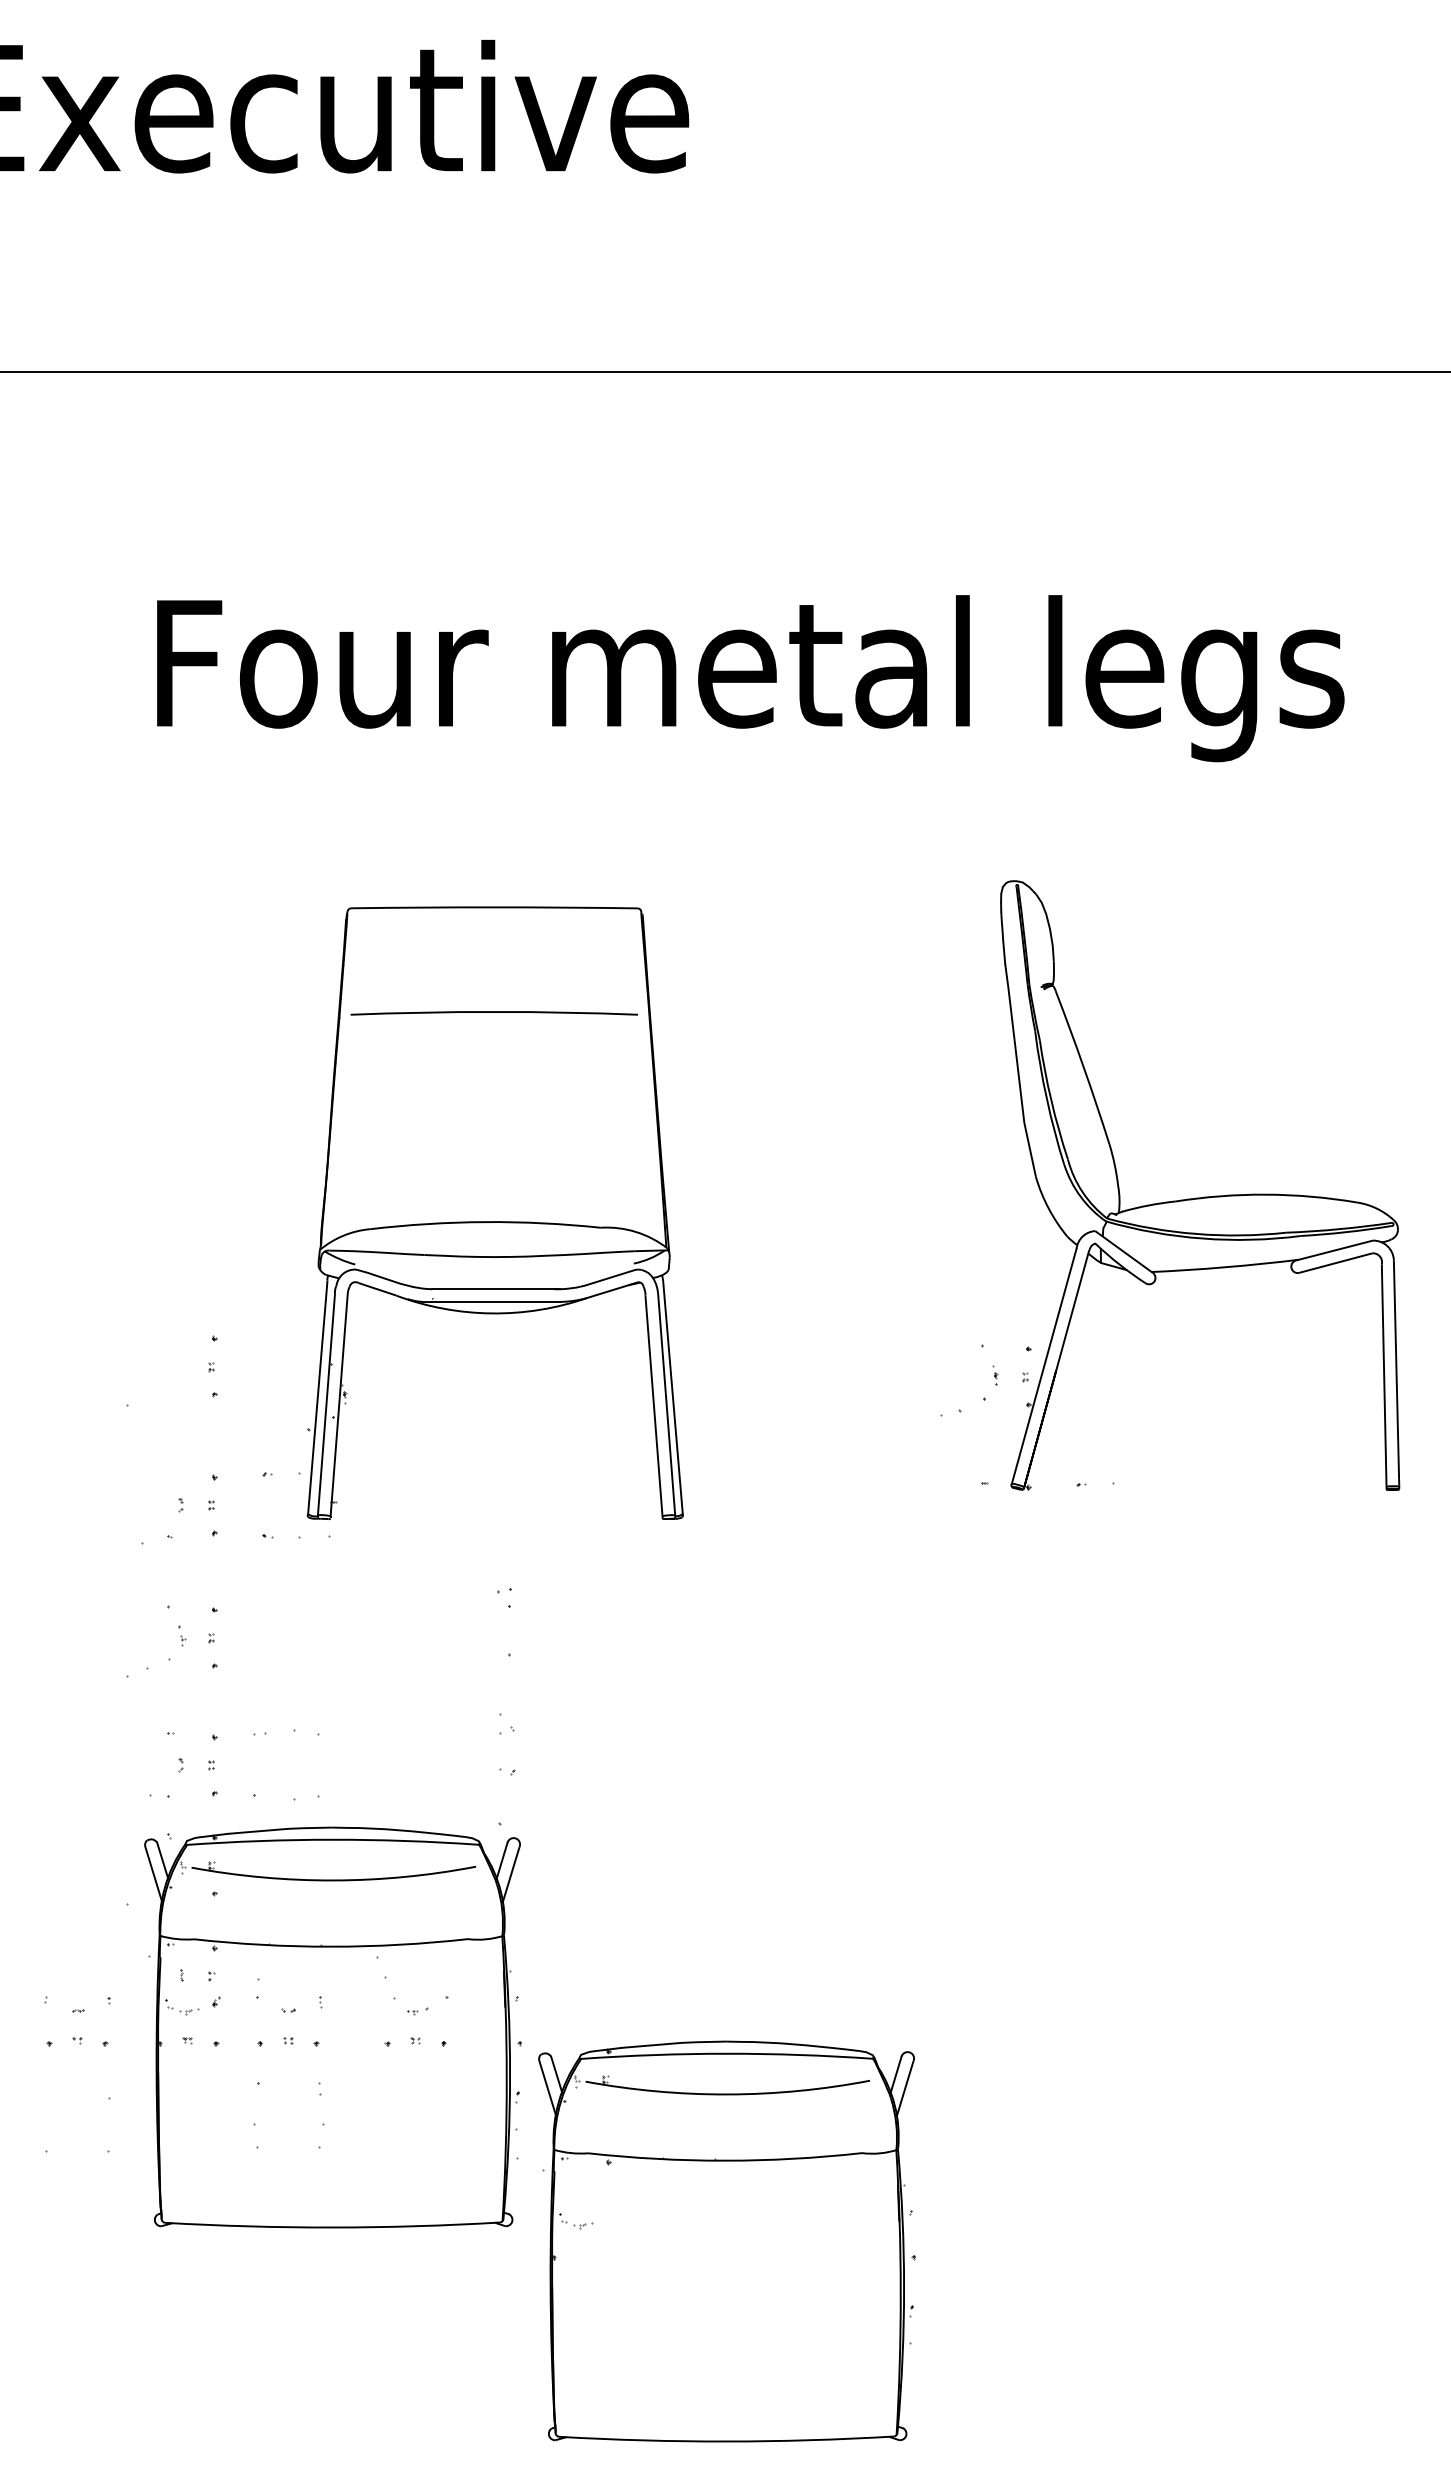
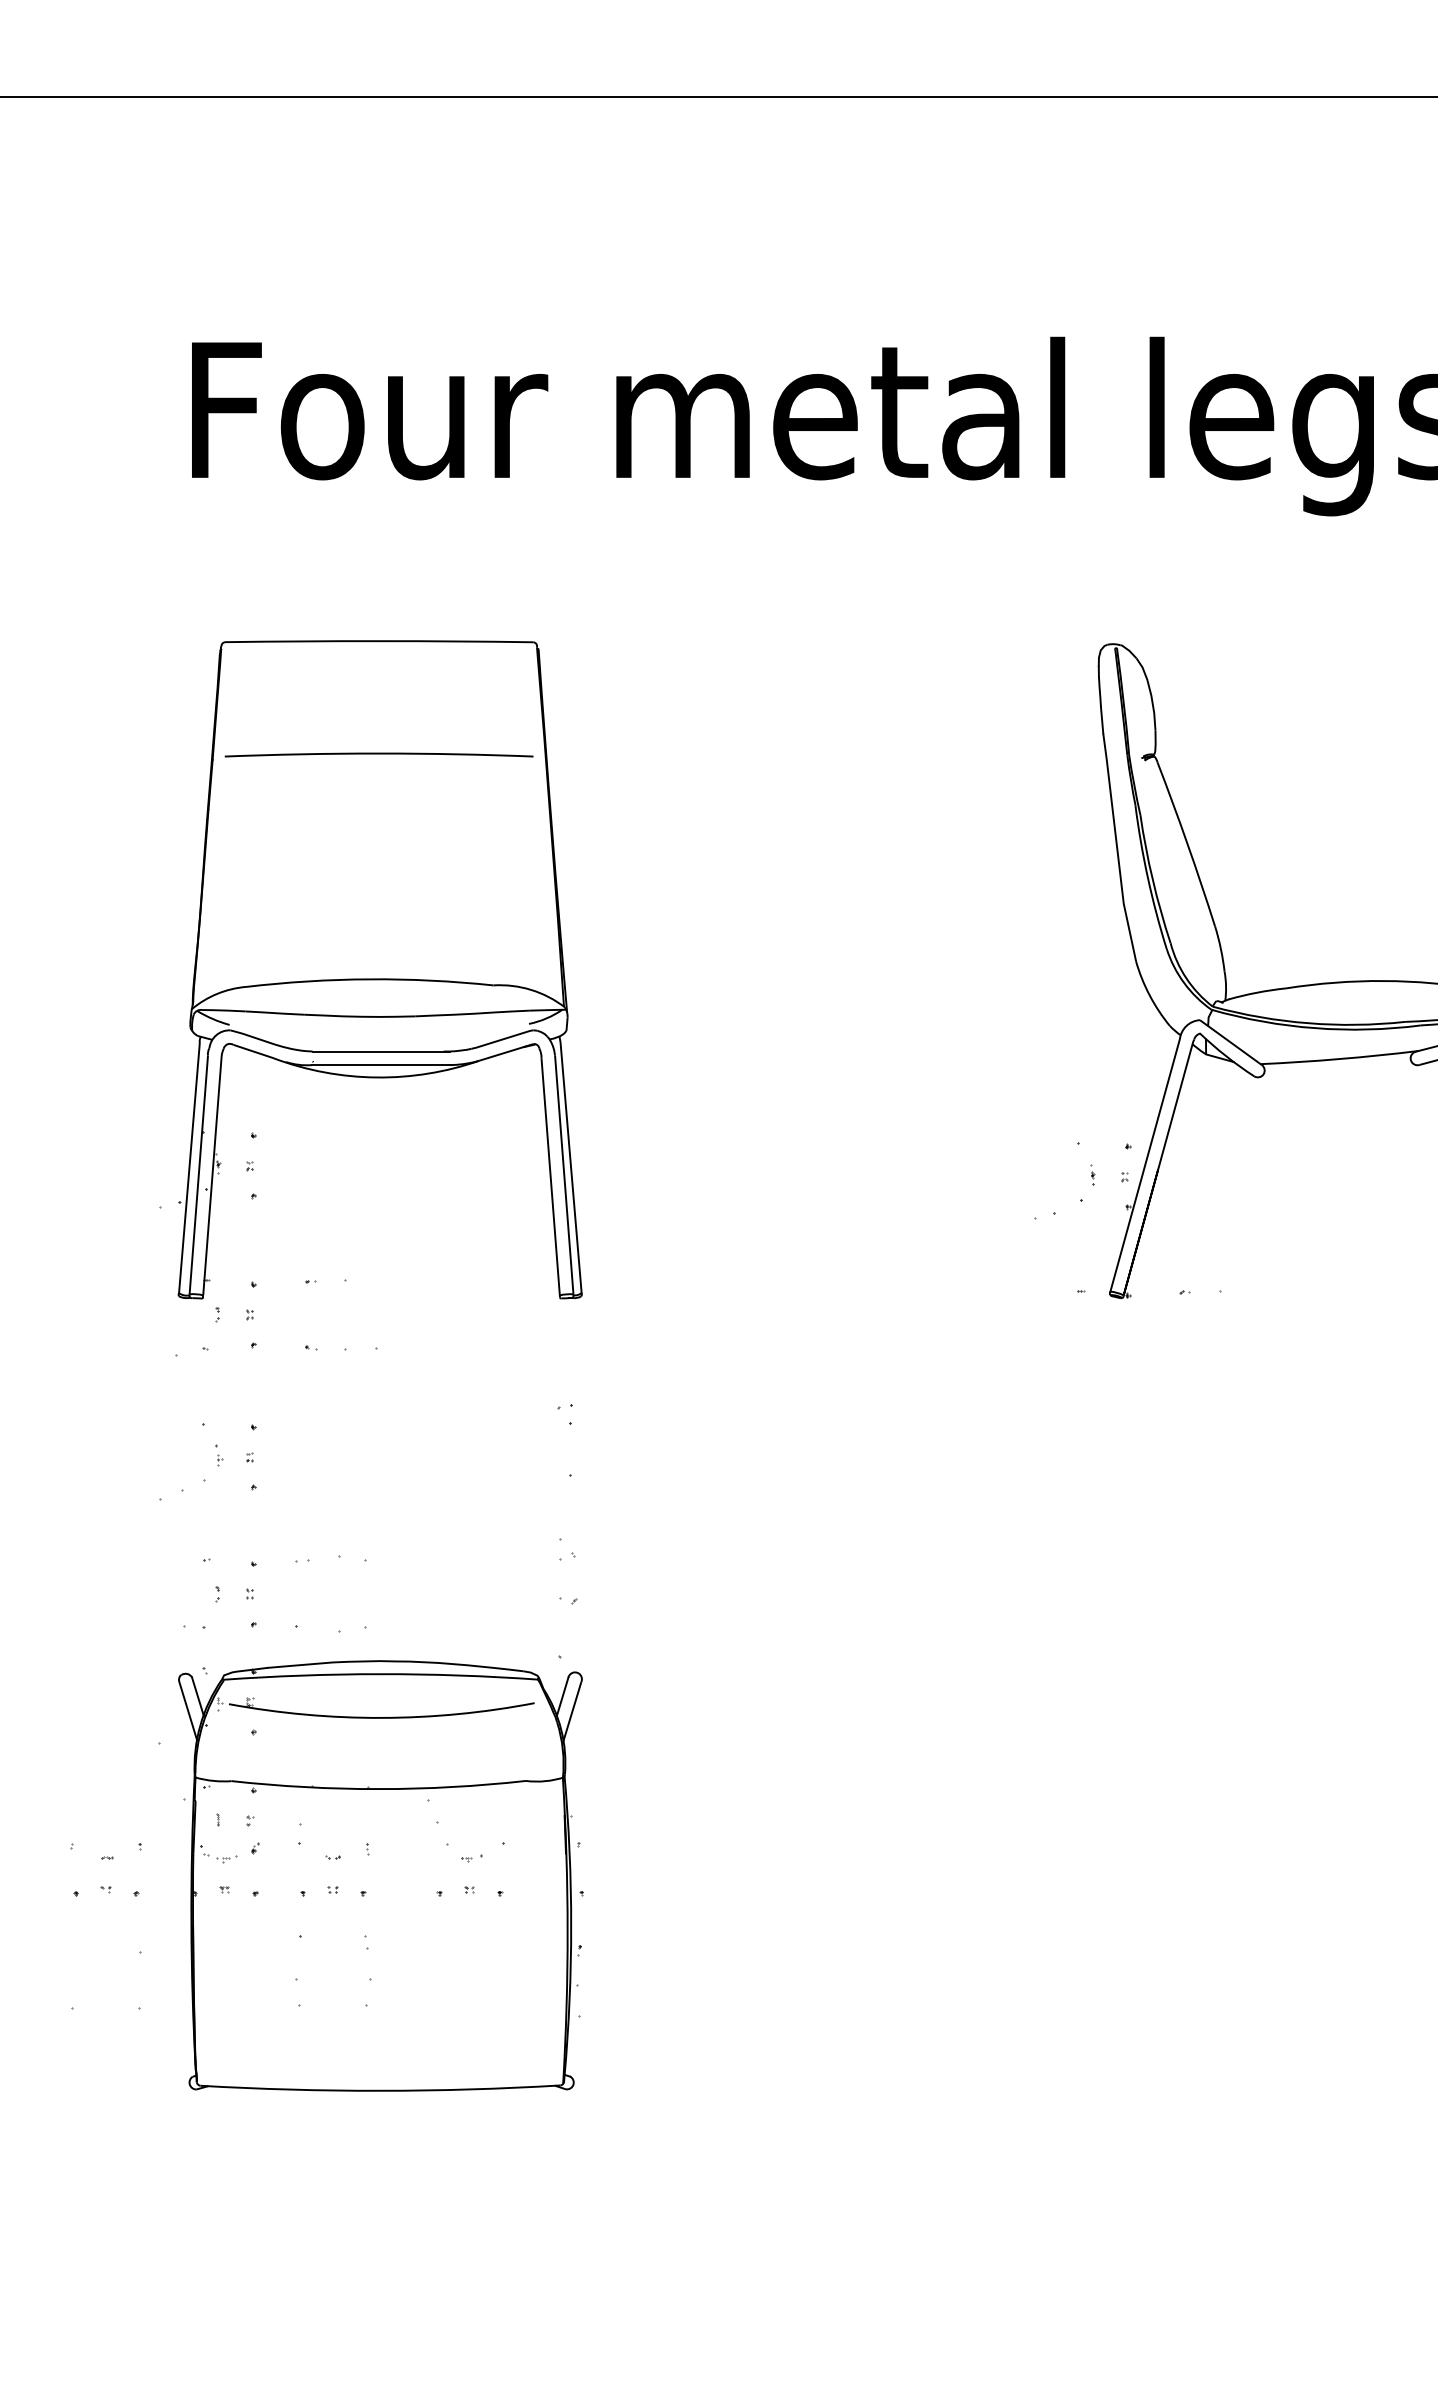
part: (494, 1212) -> (379, 969), moved
part: (726, 2241) -> (803, 2105), removed

